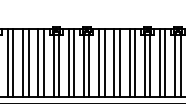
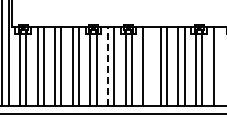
line: (68, 62) -> (107, 65), solid -> dashed
line: (104, 62) -> (149, 65), removed
line: (165, 62) -> (219, 65), removed

